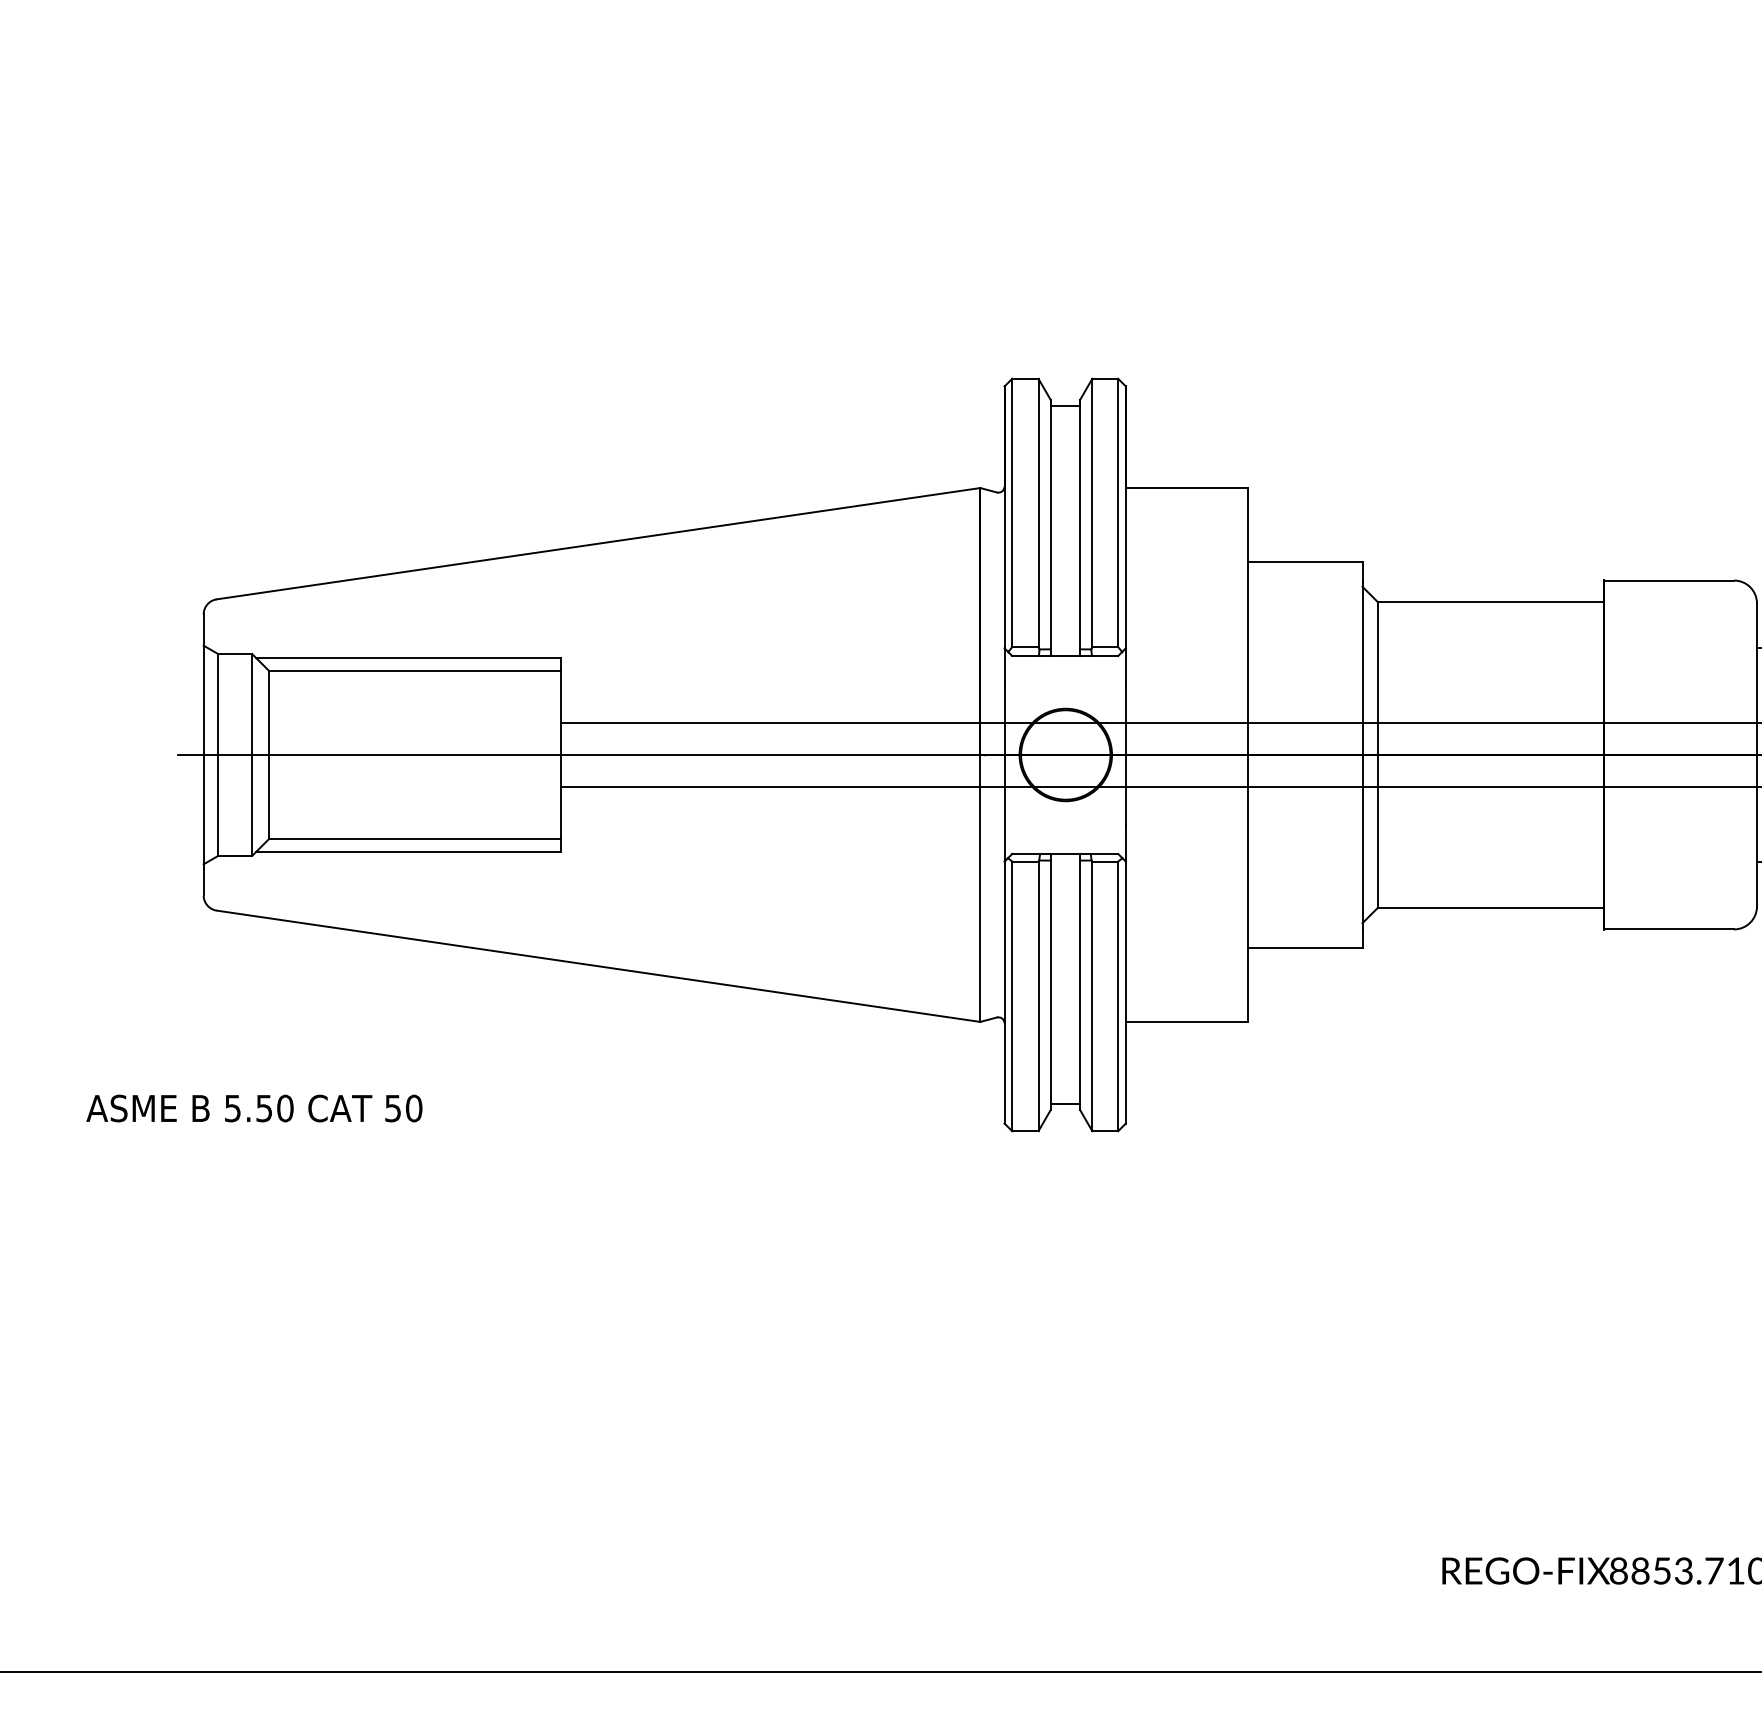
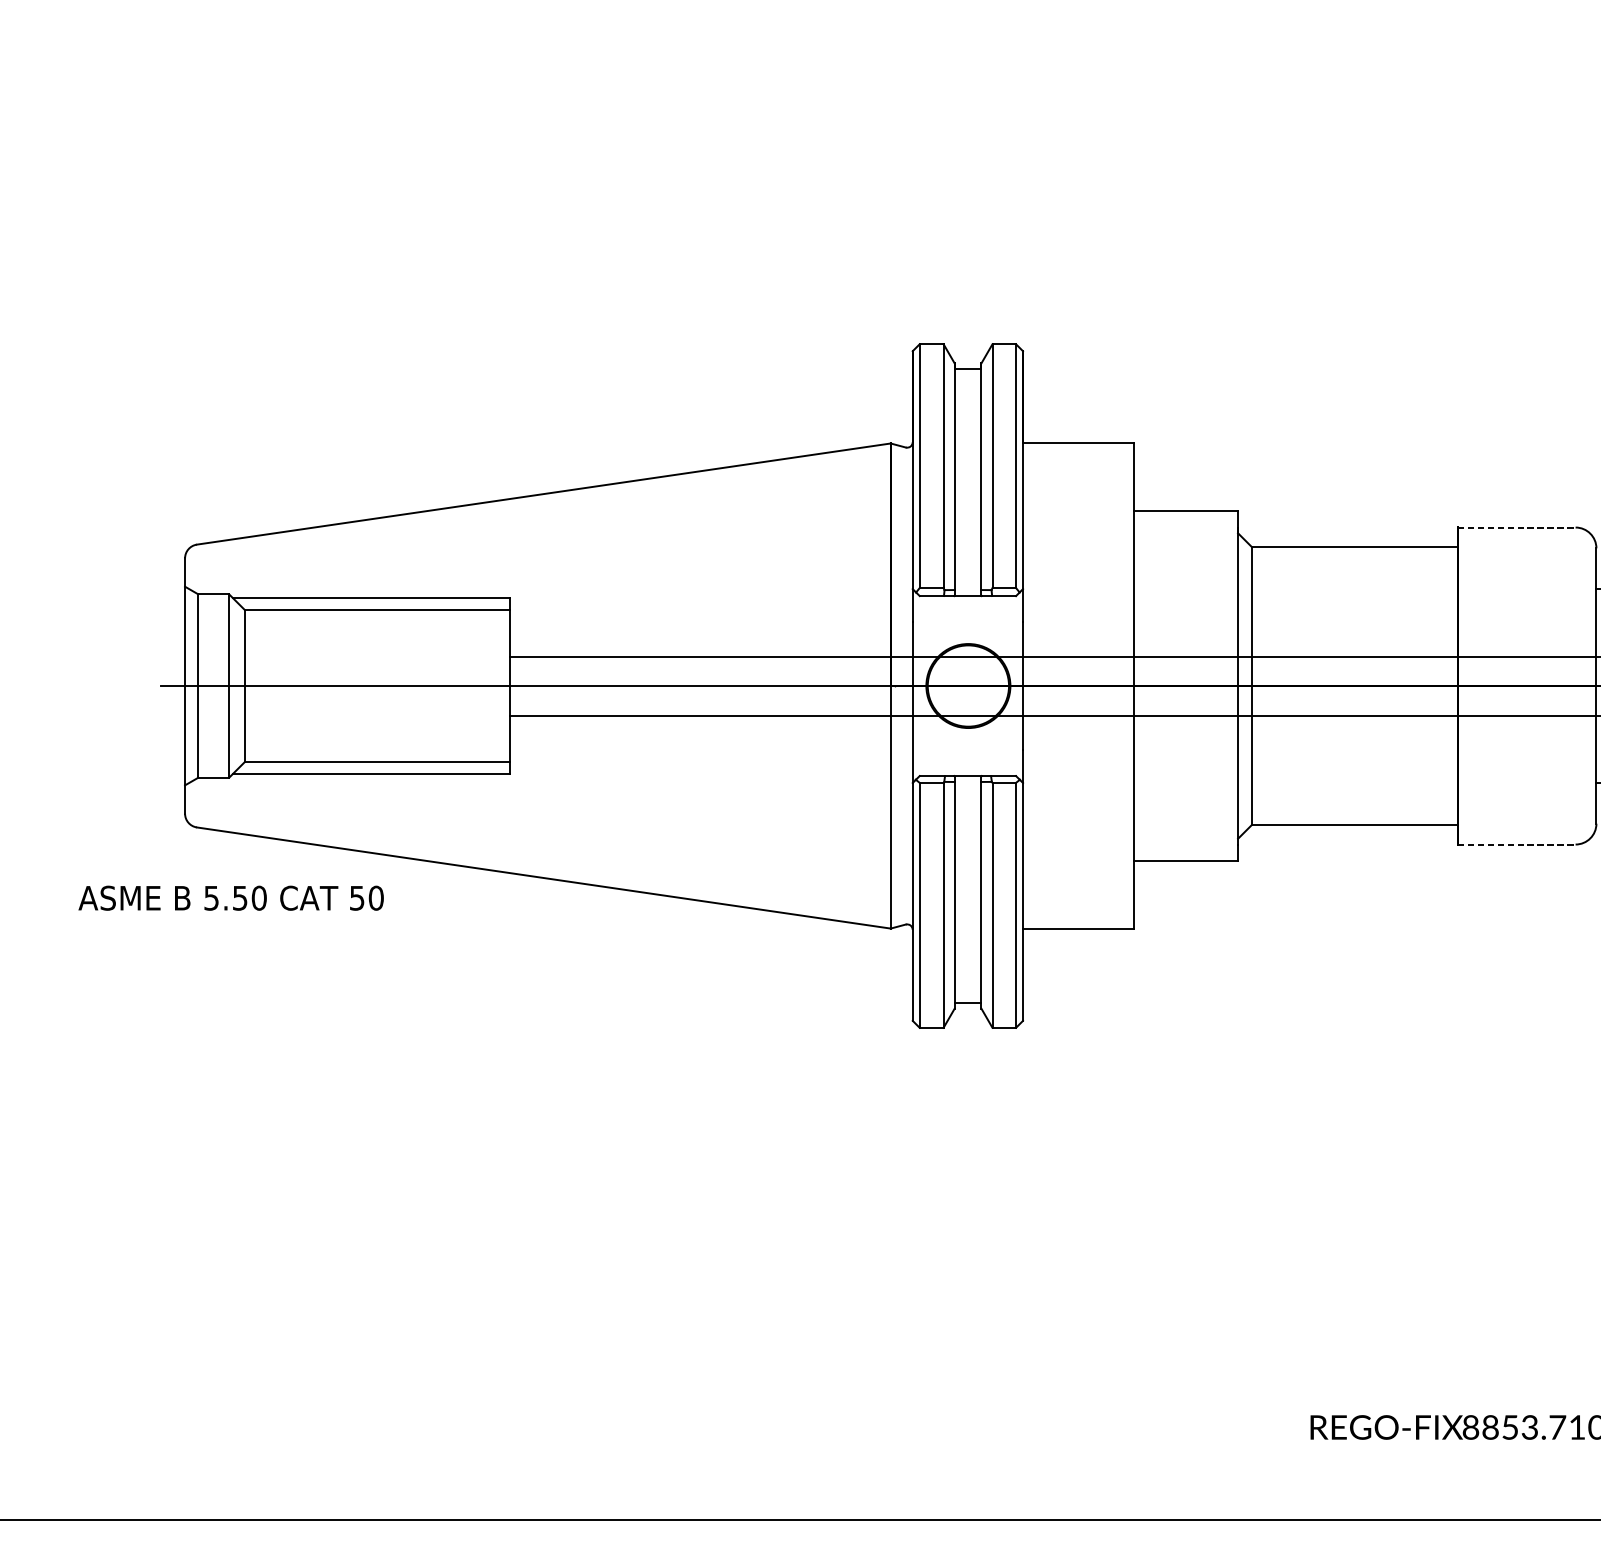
line: (1669, 580) -> (1516, 527), solid -> dashed
line: (1669, 929) -> (1516, 844), solid -> dashed
text: (254, 1108) -> (231, 898), moved

